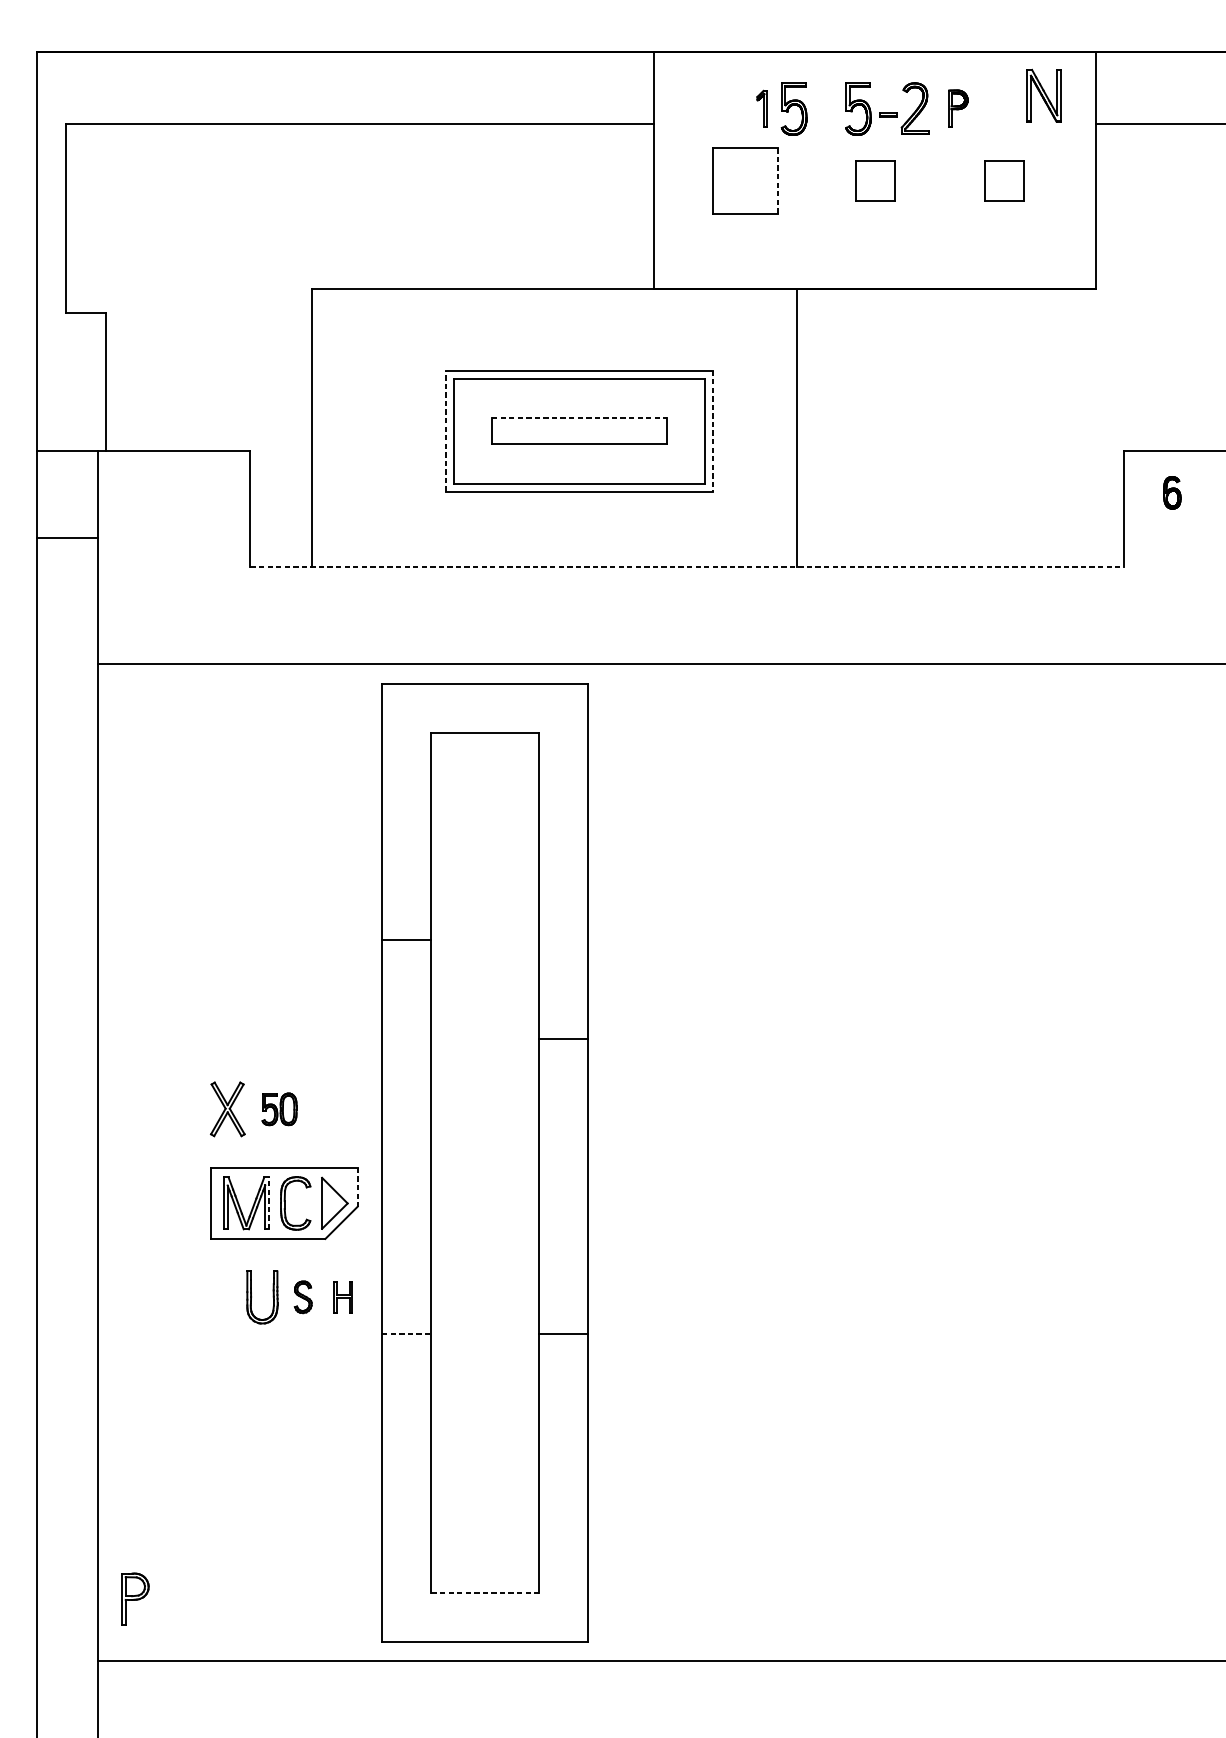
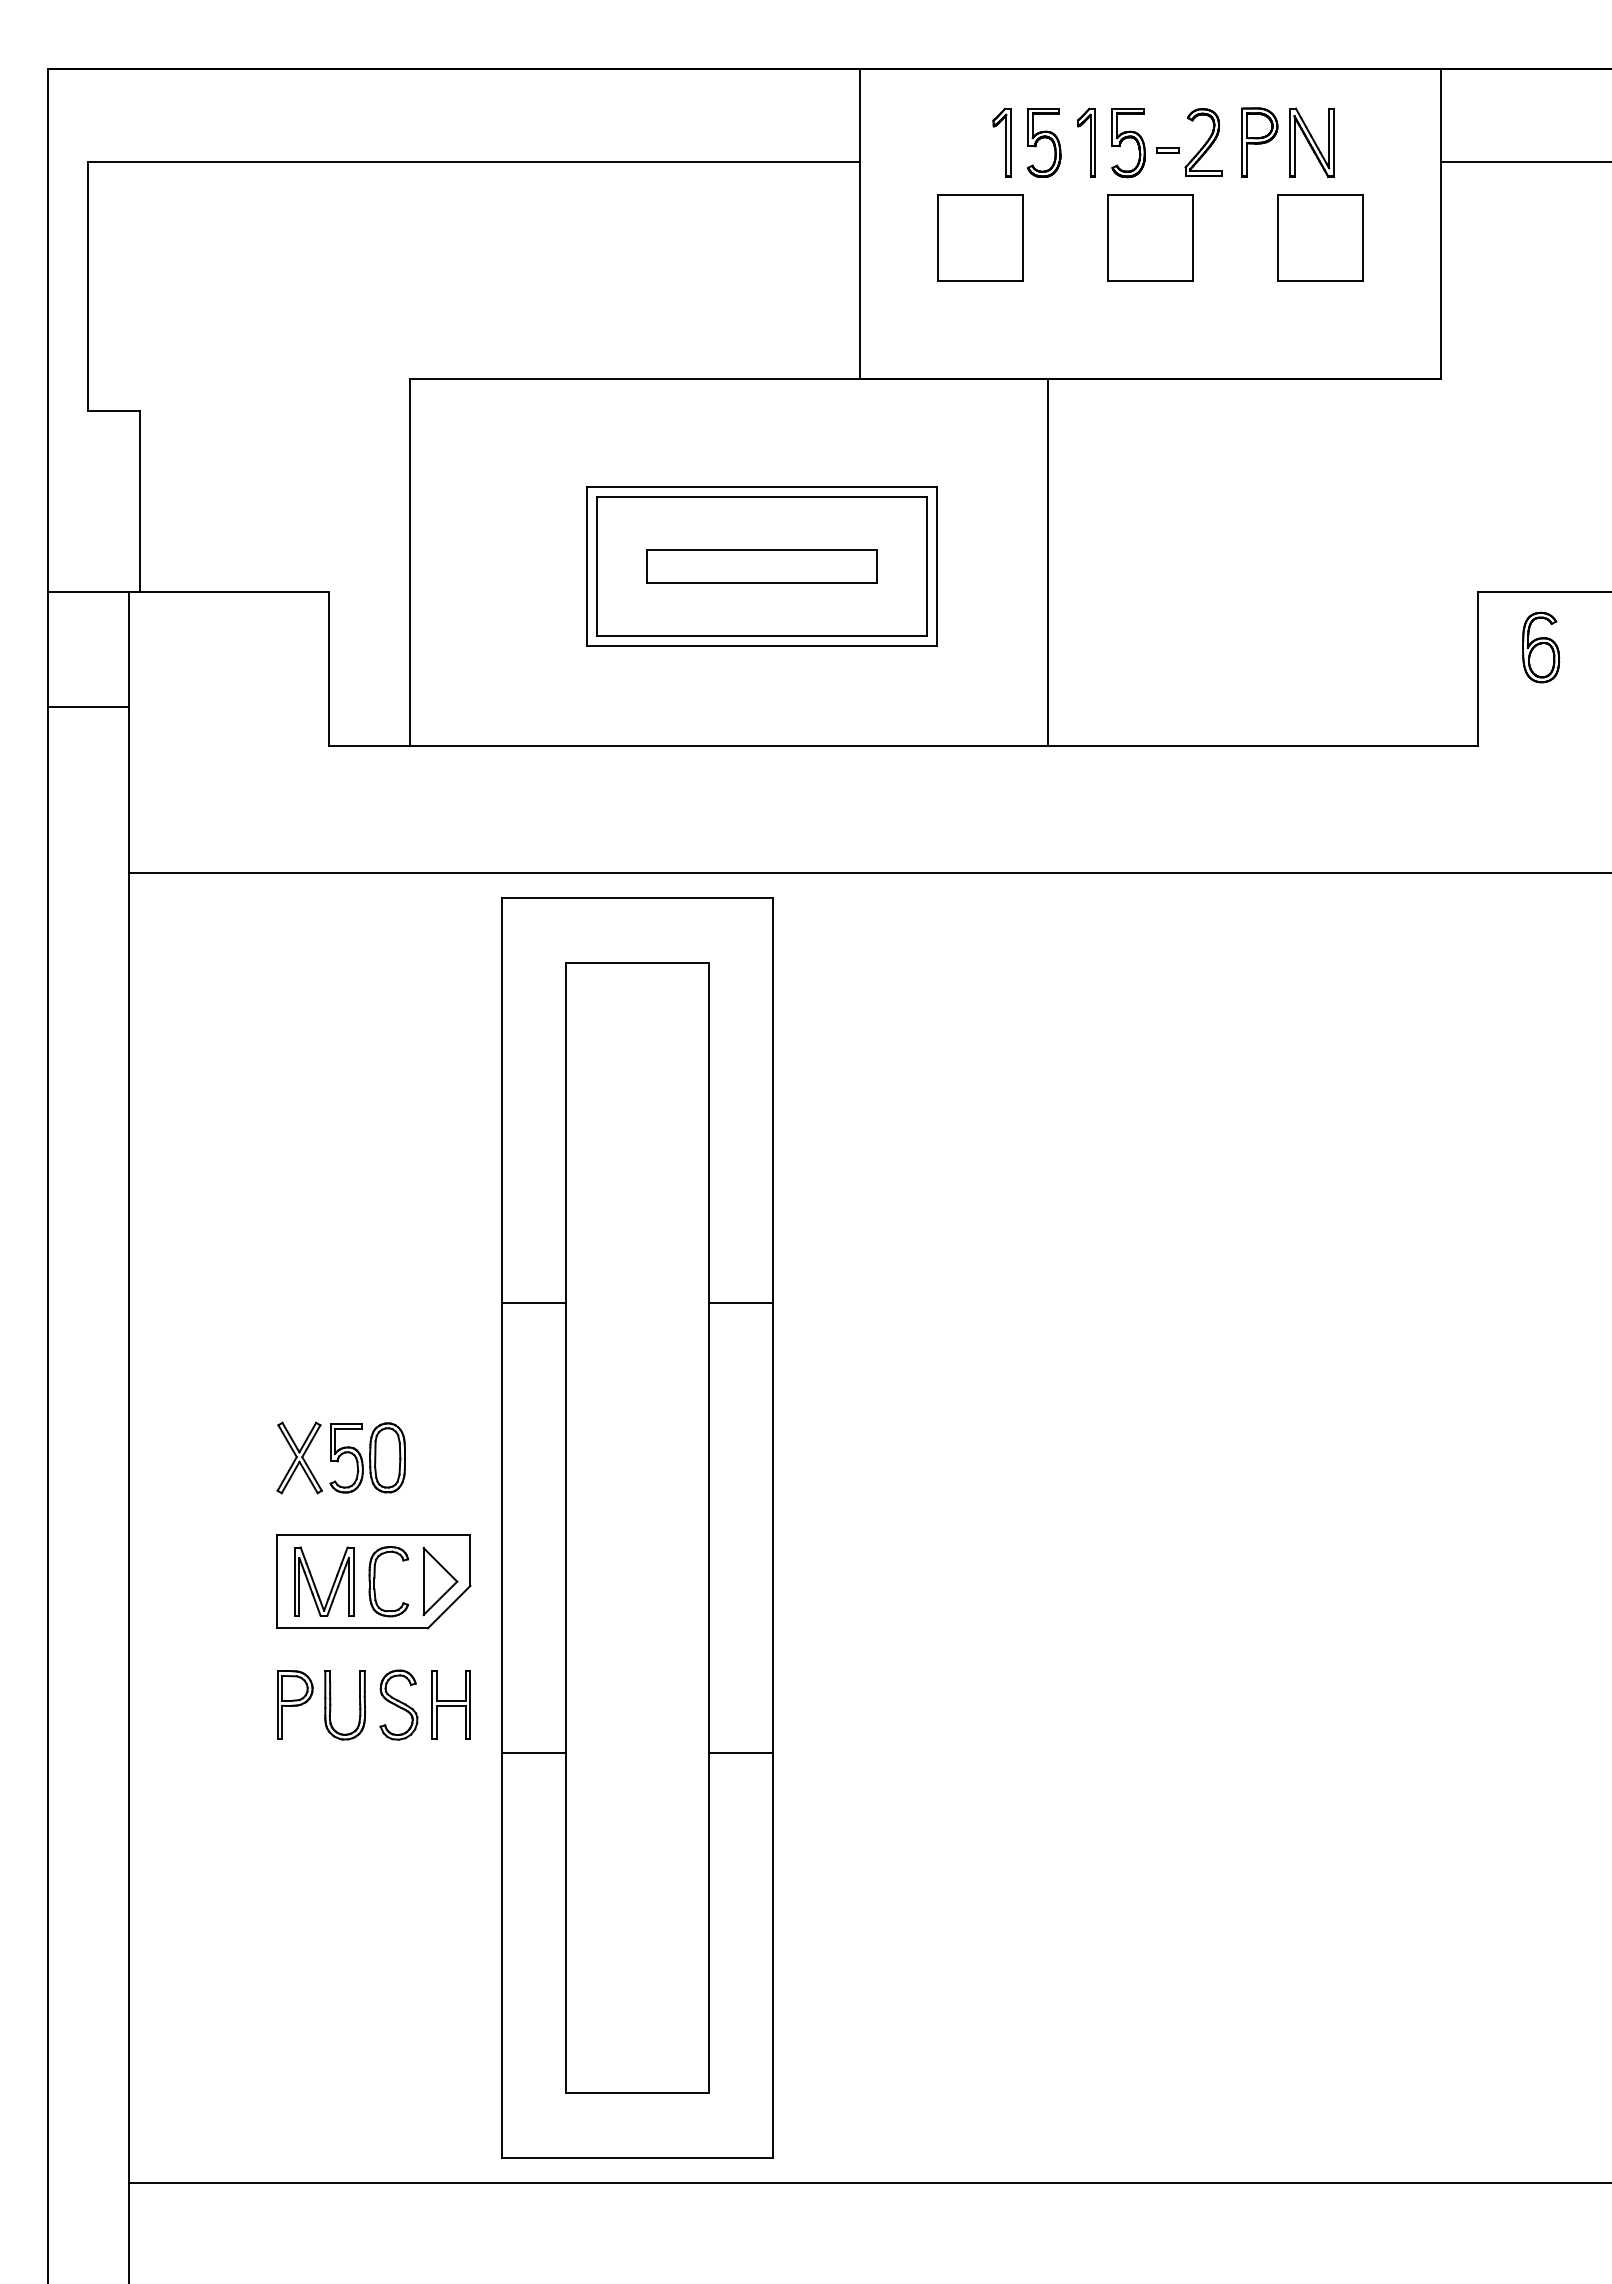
part: (1043, 95) -> (1311, 142), moved
part: (761, 108) -> (1001, 142), size x1.43
part: (825, 108) -> (1085, 142), added
part: (957, 108) -> (1259, 142), size x1.43
part: (875, 180) -> (1150, 237), size x1.67
part: (1004, 180) -> (1320, 237), size x1.67
line: (777, 181) -> (1022, 238), dashed -> solid
line: (579, 418) -> (762, 549), dashed -> solid
line: (446, 431) -> (586, 566), dashed -> solid
line: (713, 431) -> (937, 566), dashed -> solid
part: (1172, 492) -> (1541, 647), size x1.67
line: (687, 567) -> (904, 745), dashed -> solid
line: (406, 940) -> (534, 1302), moved
line: (563, 1038) -> (741, 1302), moved
part: (279, 1109) -> (367, 1457), size x1.67
line: (357, 1187) -> (470, 1560), dashed -> solid
line: (268, 1203) -> (353, 1581), dashed -> solid
part: (303, 1296) -> (398, 1704), size x1.67
part: (342, 1296) -> (450, 1704), size x1.67
line: (406, 1334) -> (534, 1753), dashed -> solid
line: (484, 1592) -> (637, 2093), dashed -> solid
part: (135, 1598) -> (295, 1704), moved

